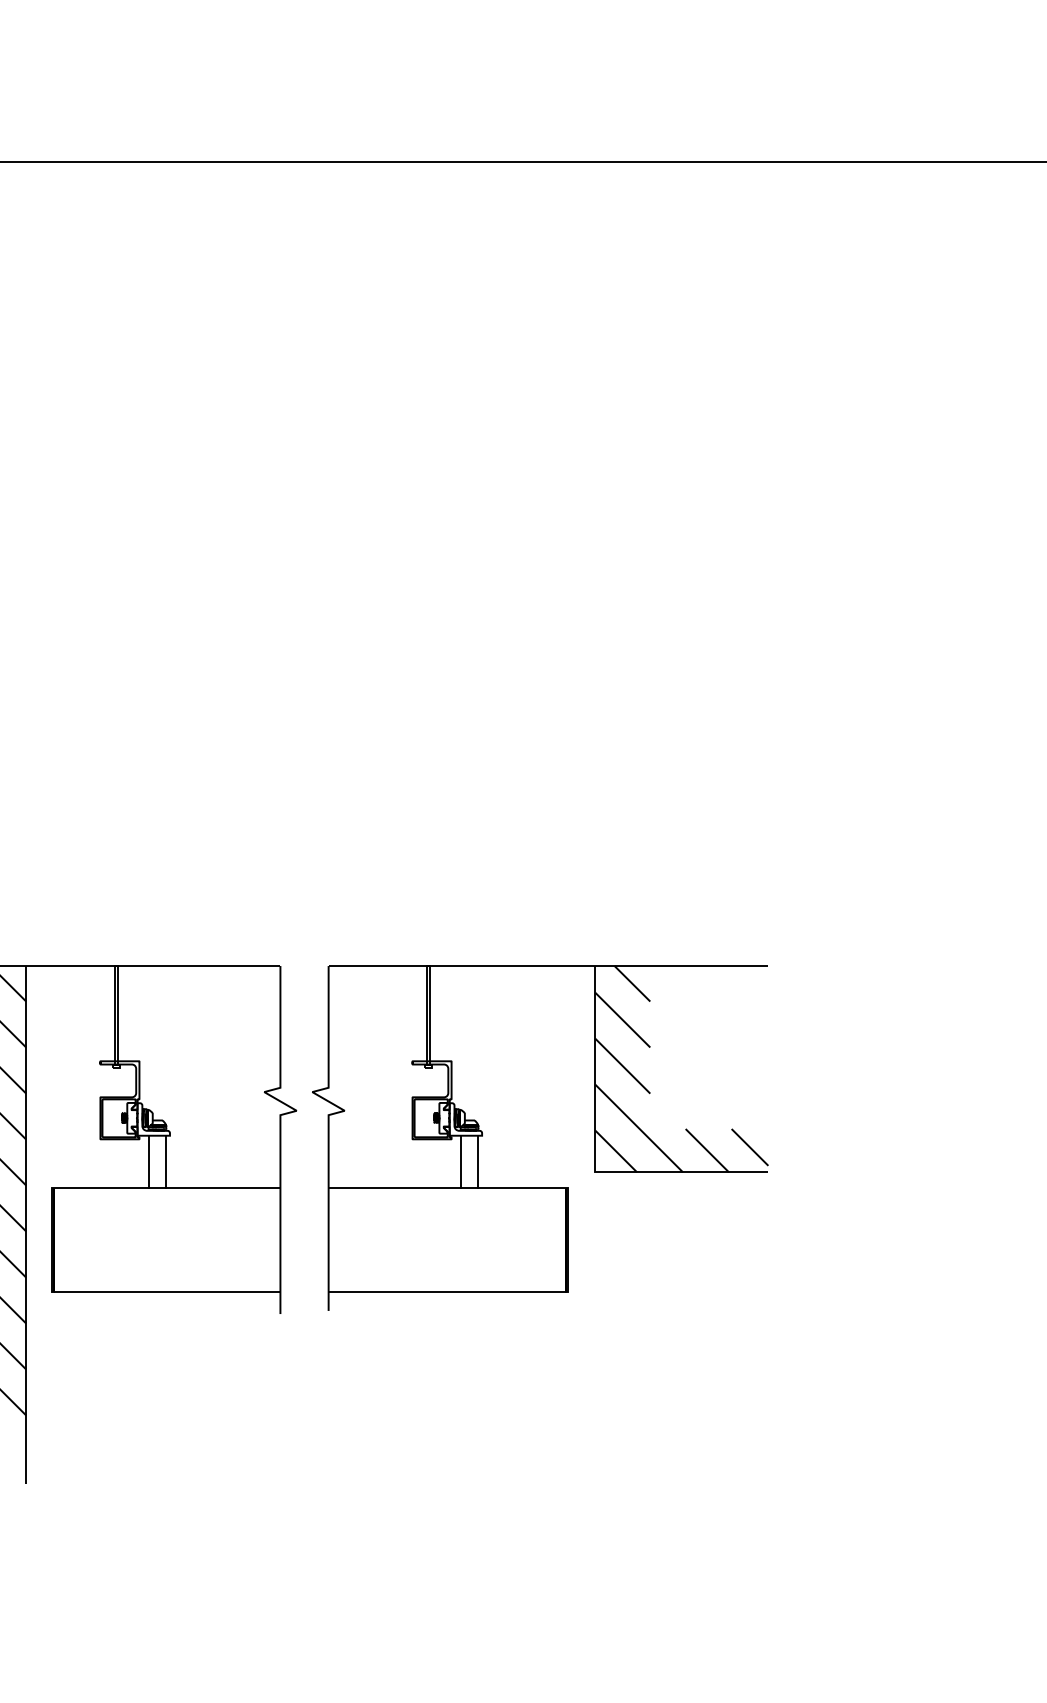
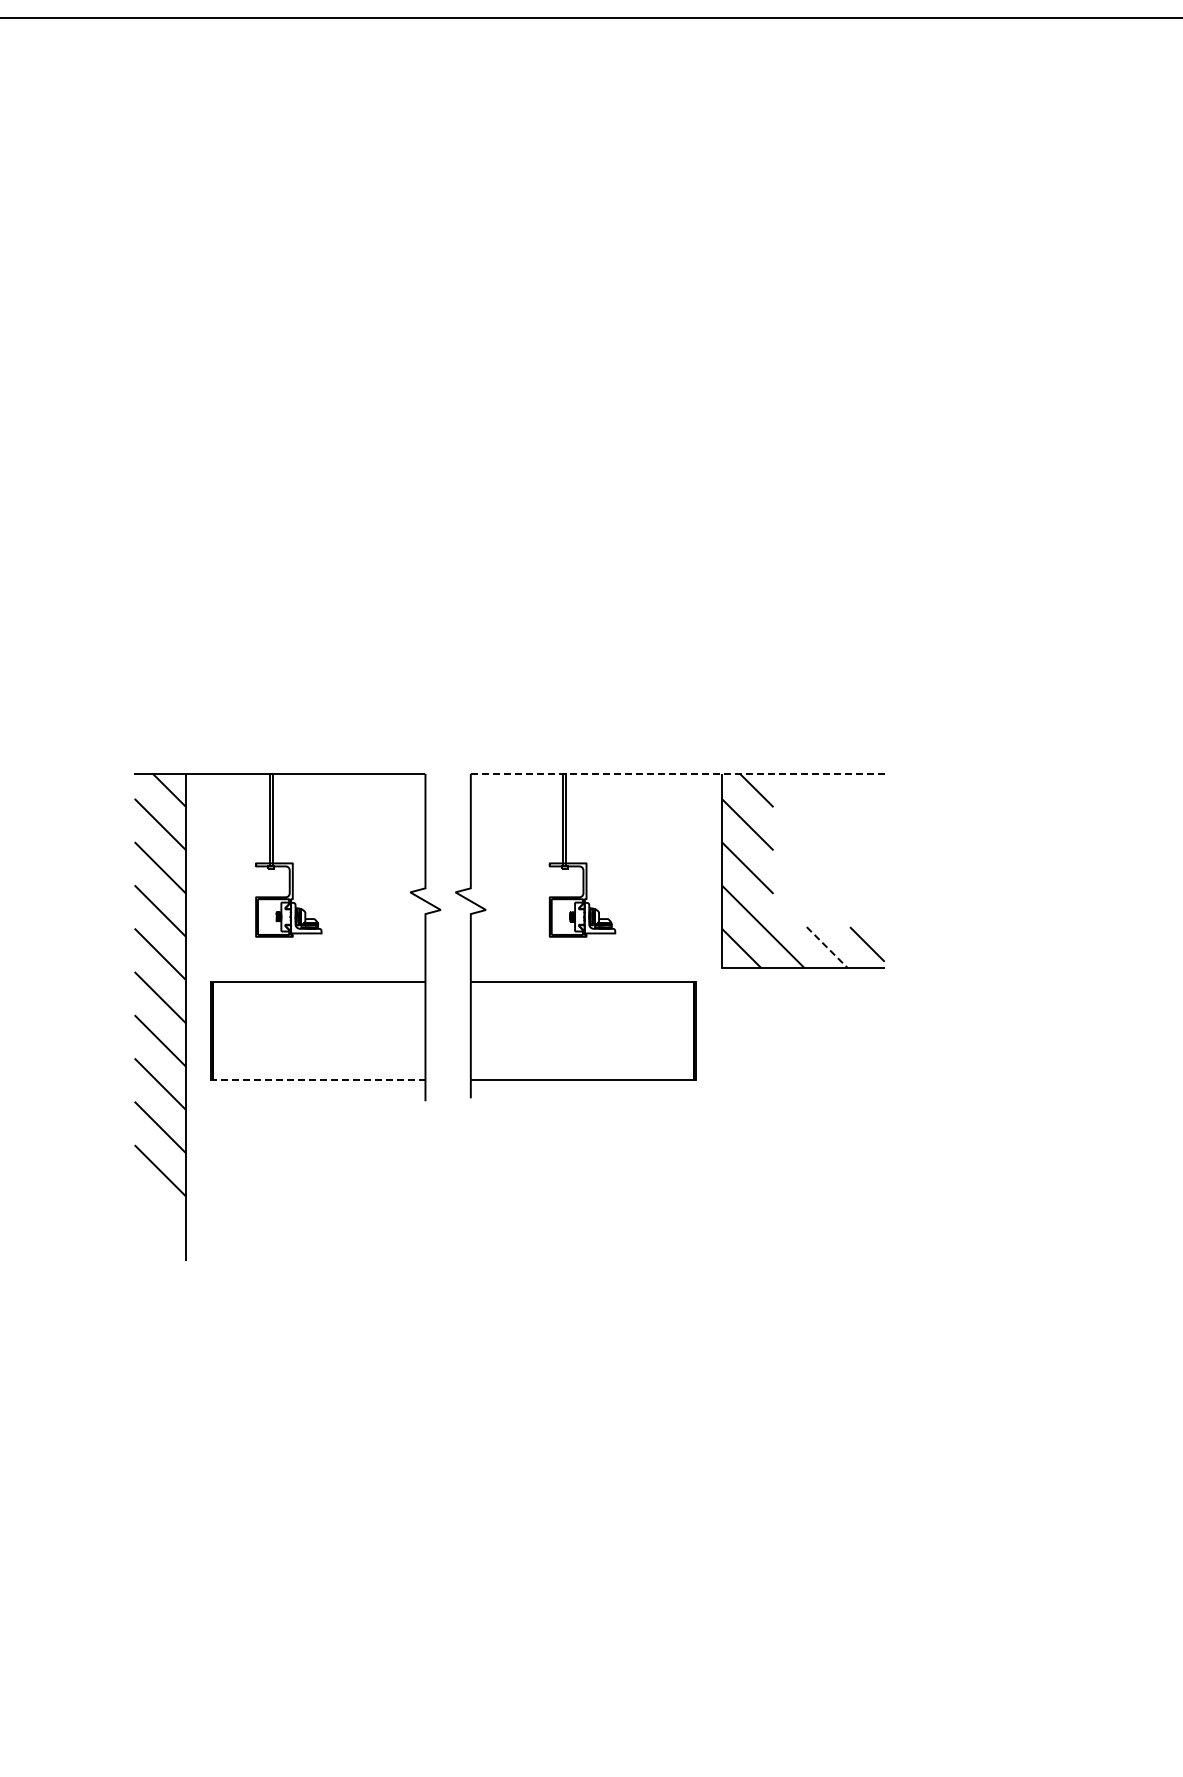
line: (548, 965) -> (677, 773), solid -> dashed
line: (707, 1150) -> (827, 947), solid -> dashed
line: (149, 1161) -> (302, 957), removed
line: (165, 1161) -> (317, 957), removed
line: (461, 1161) -> (595, 957), removed
line: (478, 1161) -> (611, 957), removed
line: (167, 1292) -> (319, 1080), solid -> dashed

